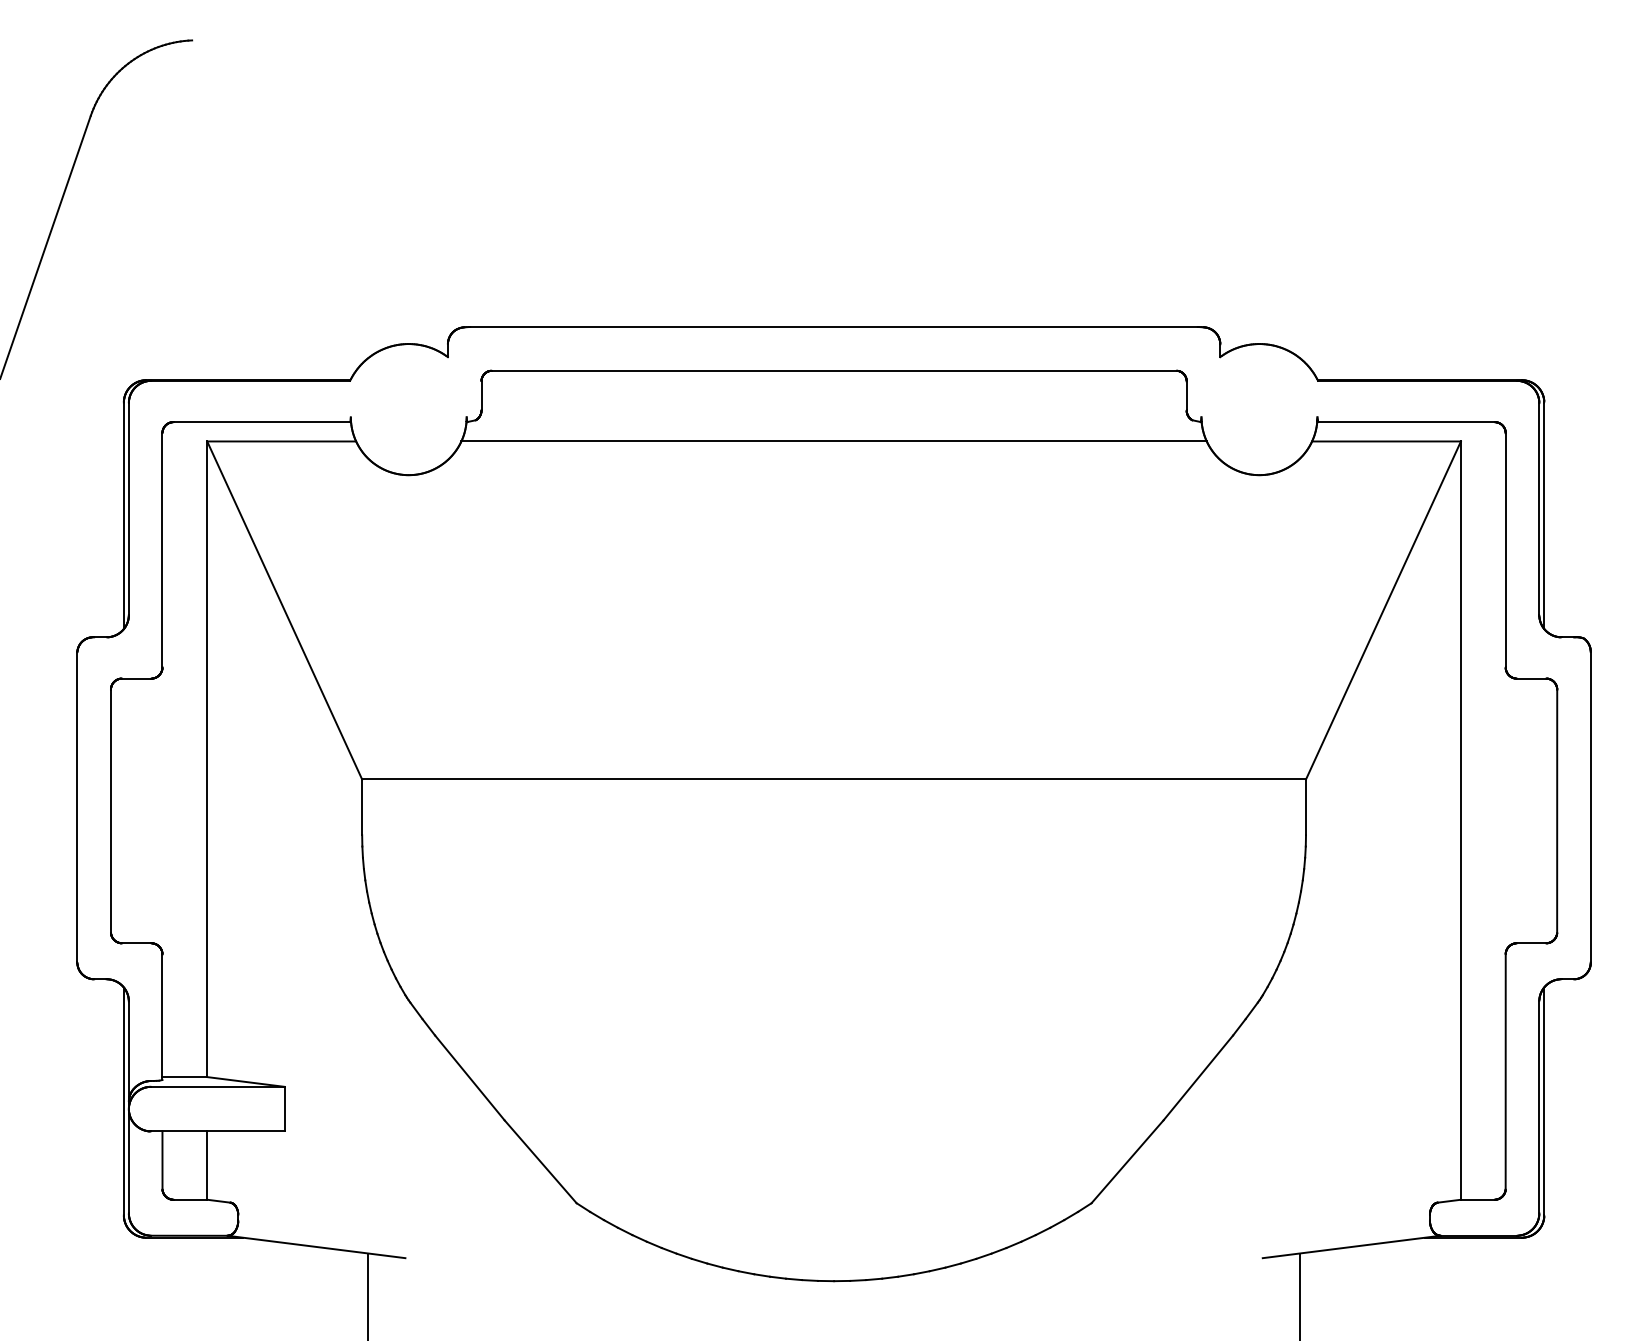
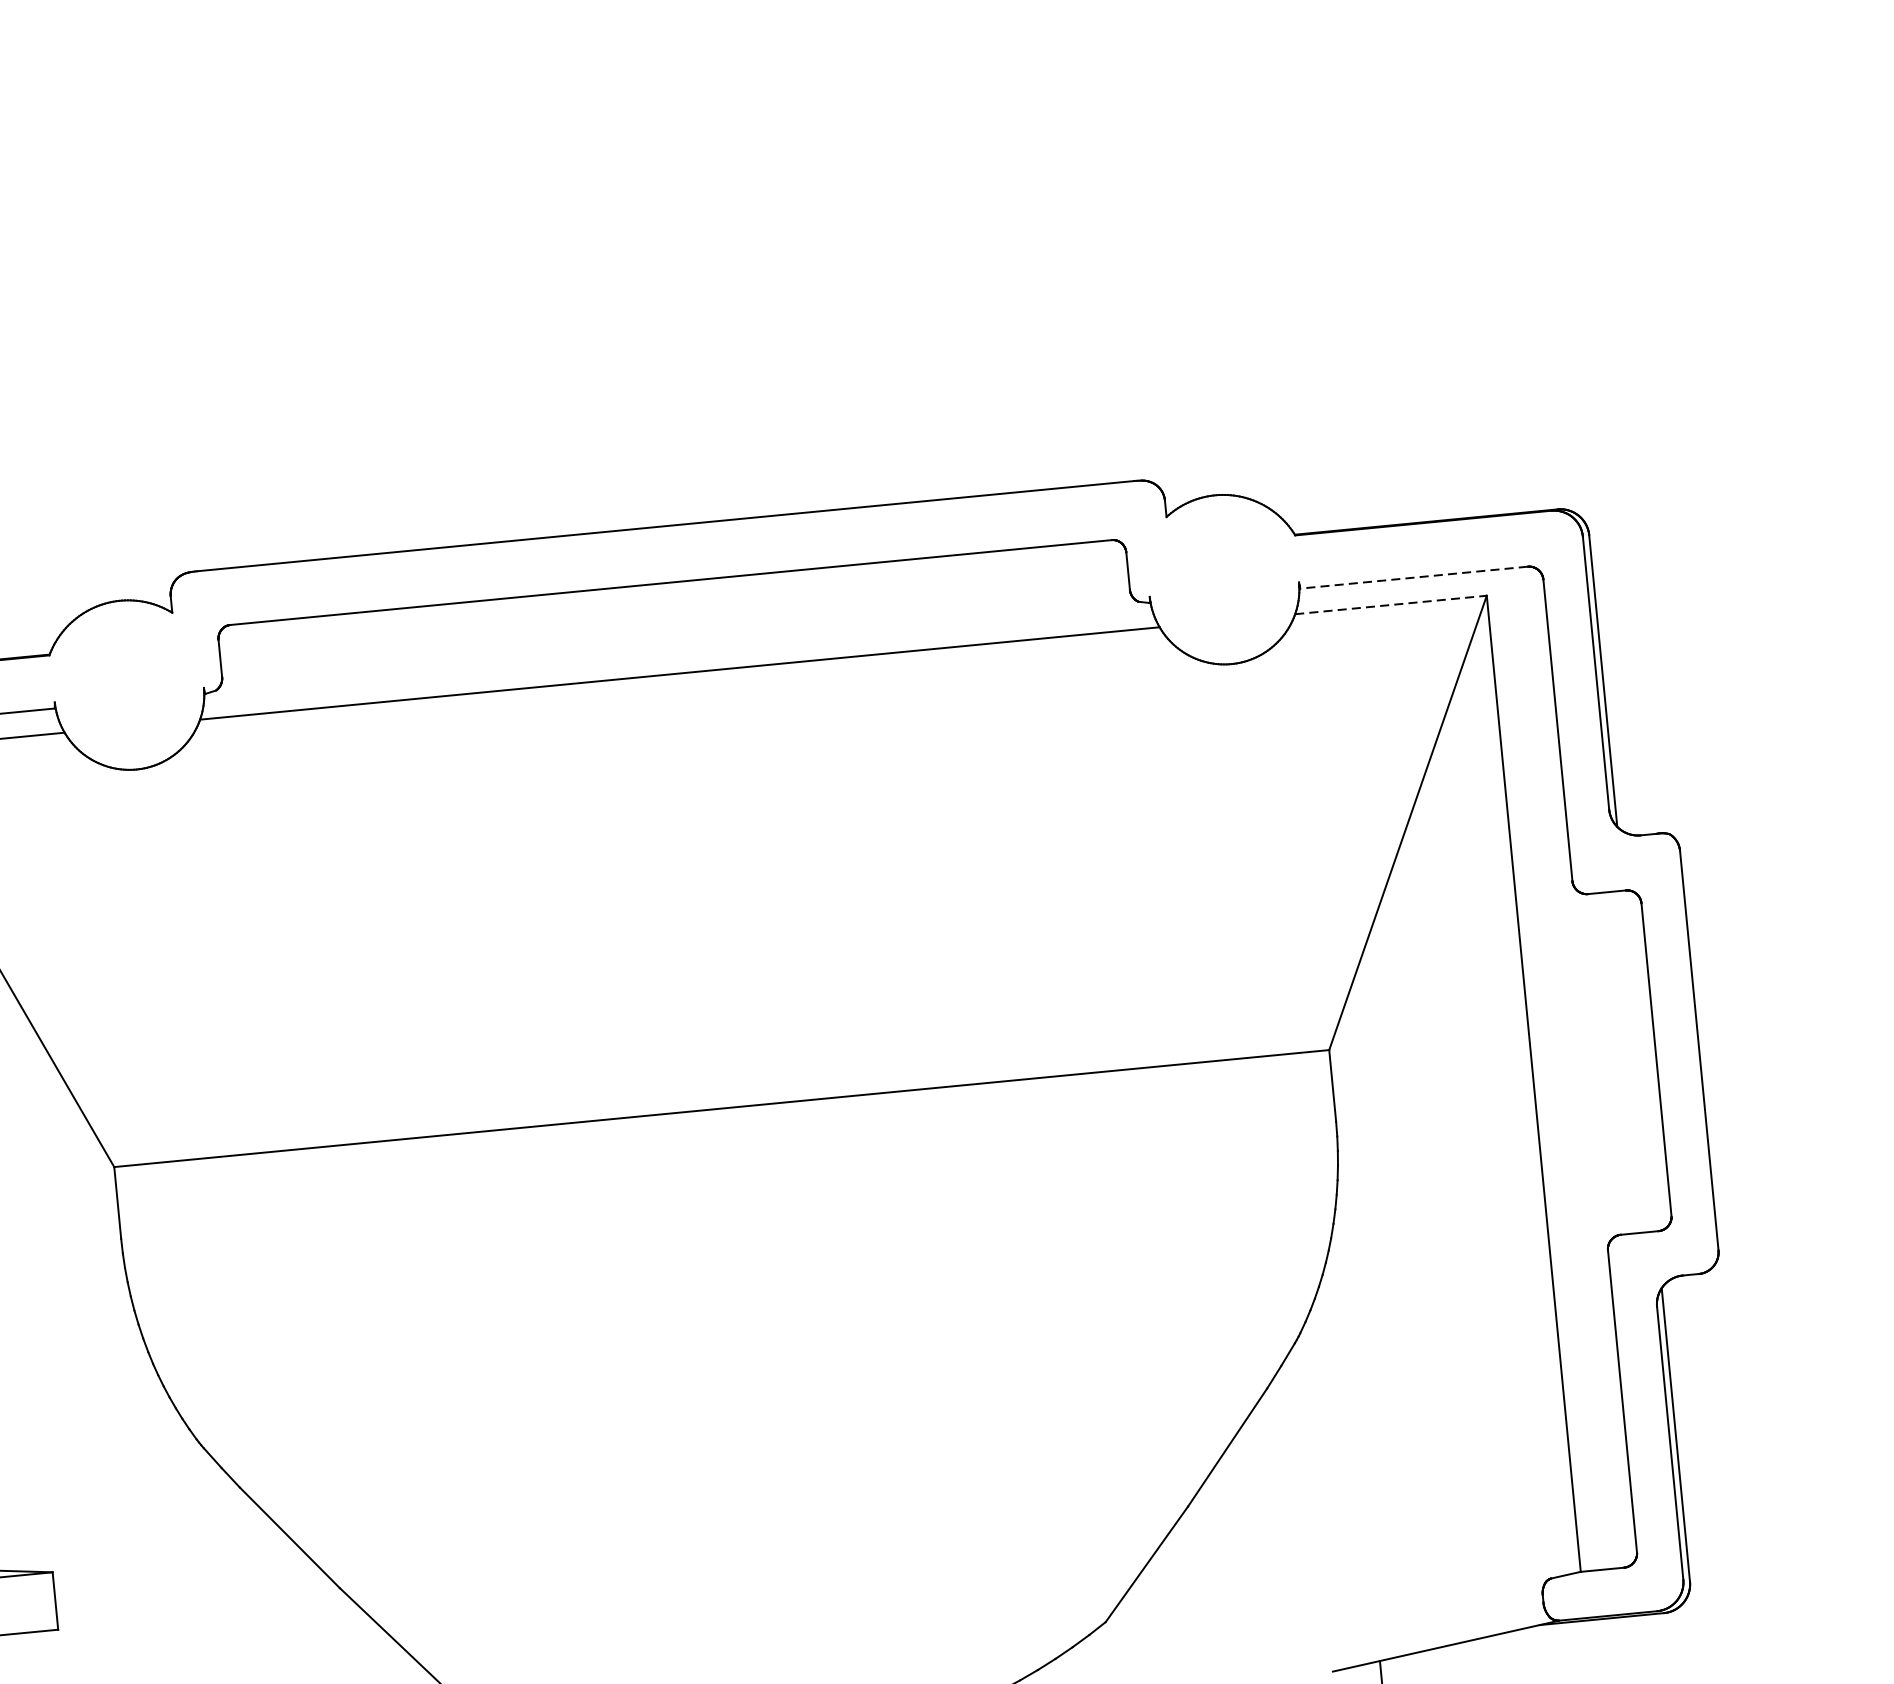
line: (1405, 422) -> (1413, 578), solid -> dashed
line: (1387, 441) -> (1392, 604), solid -> dashed

